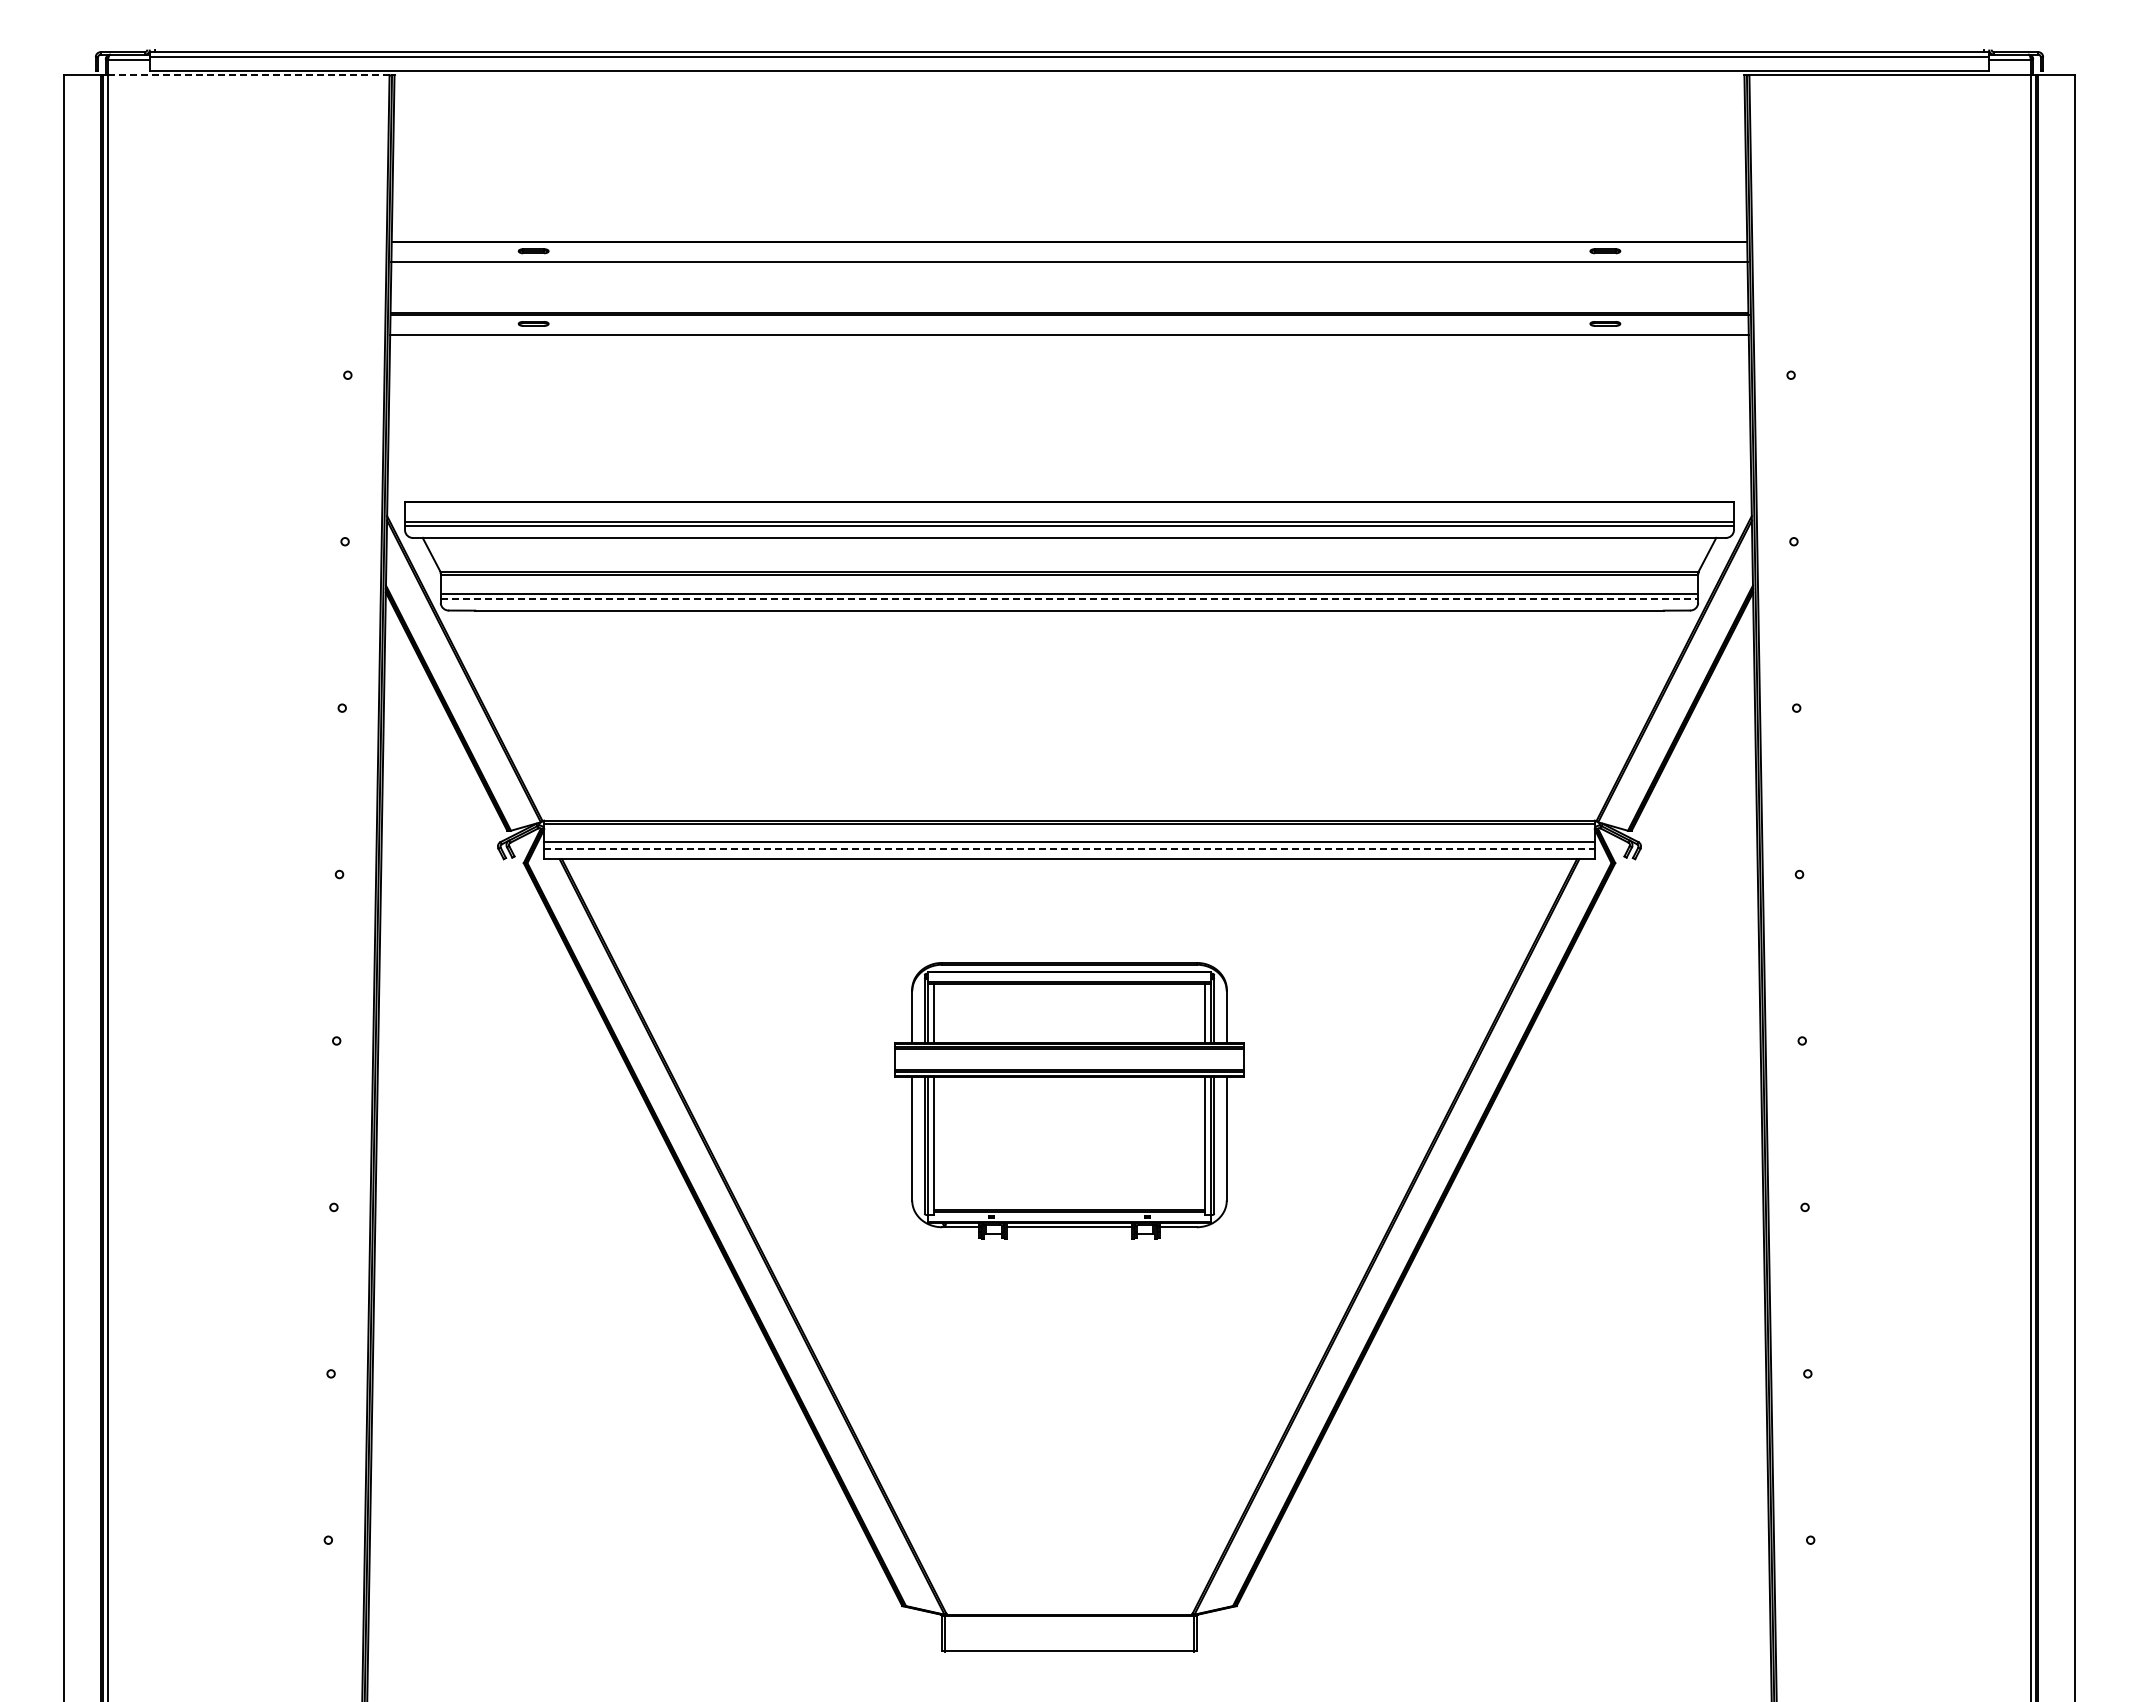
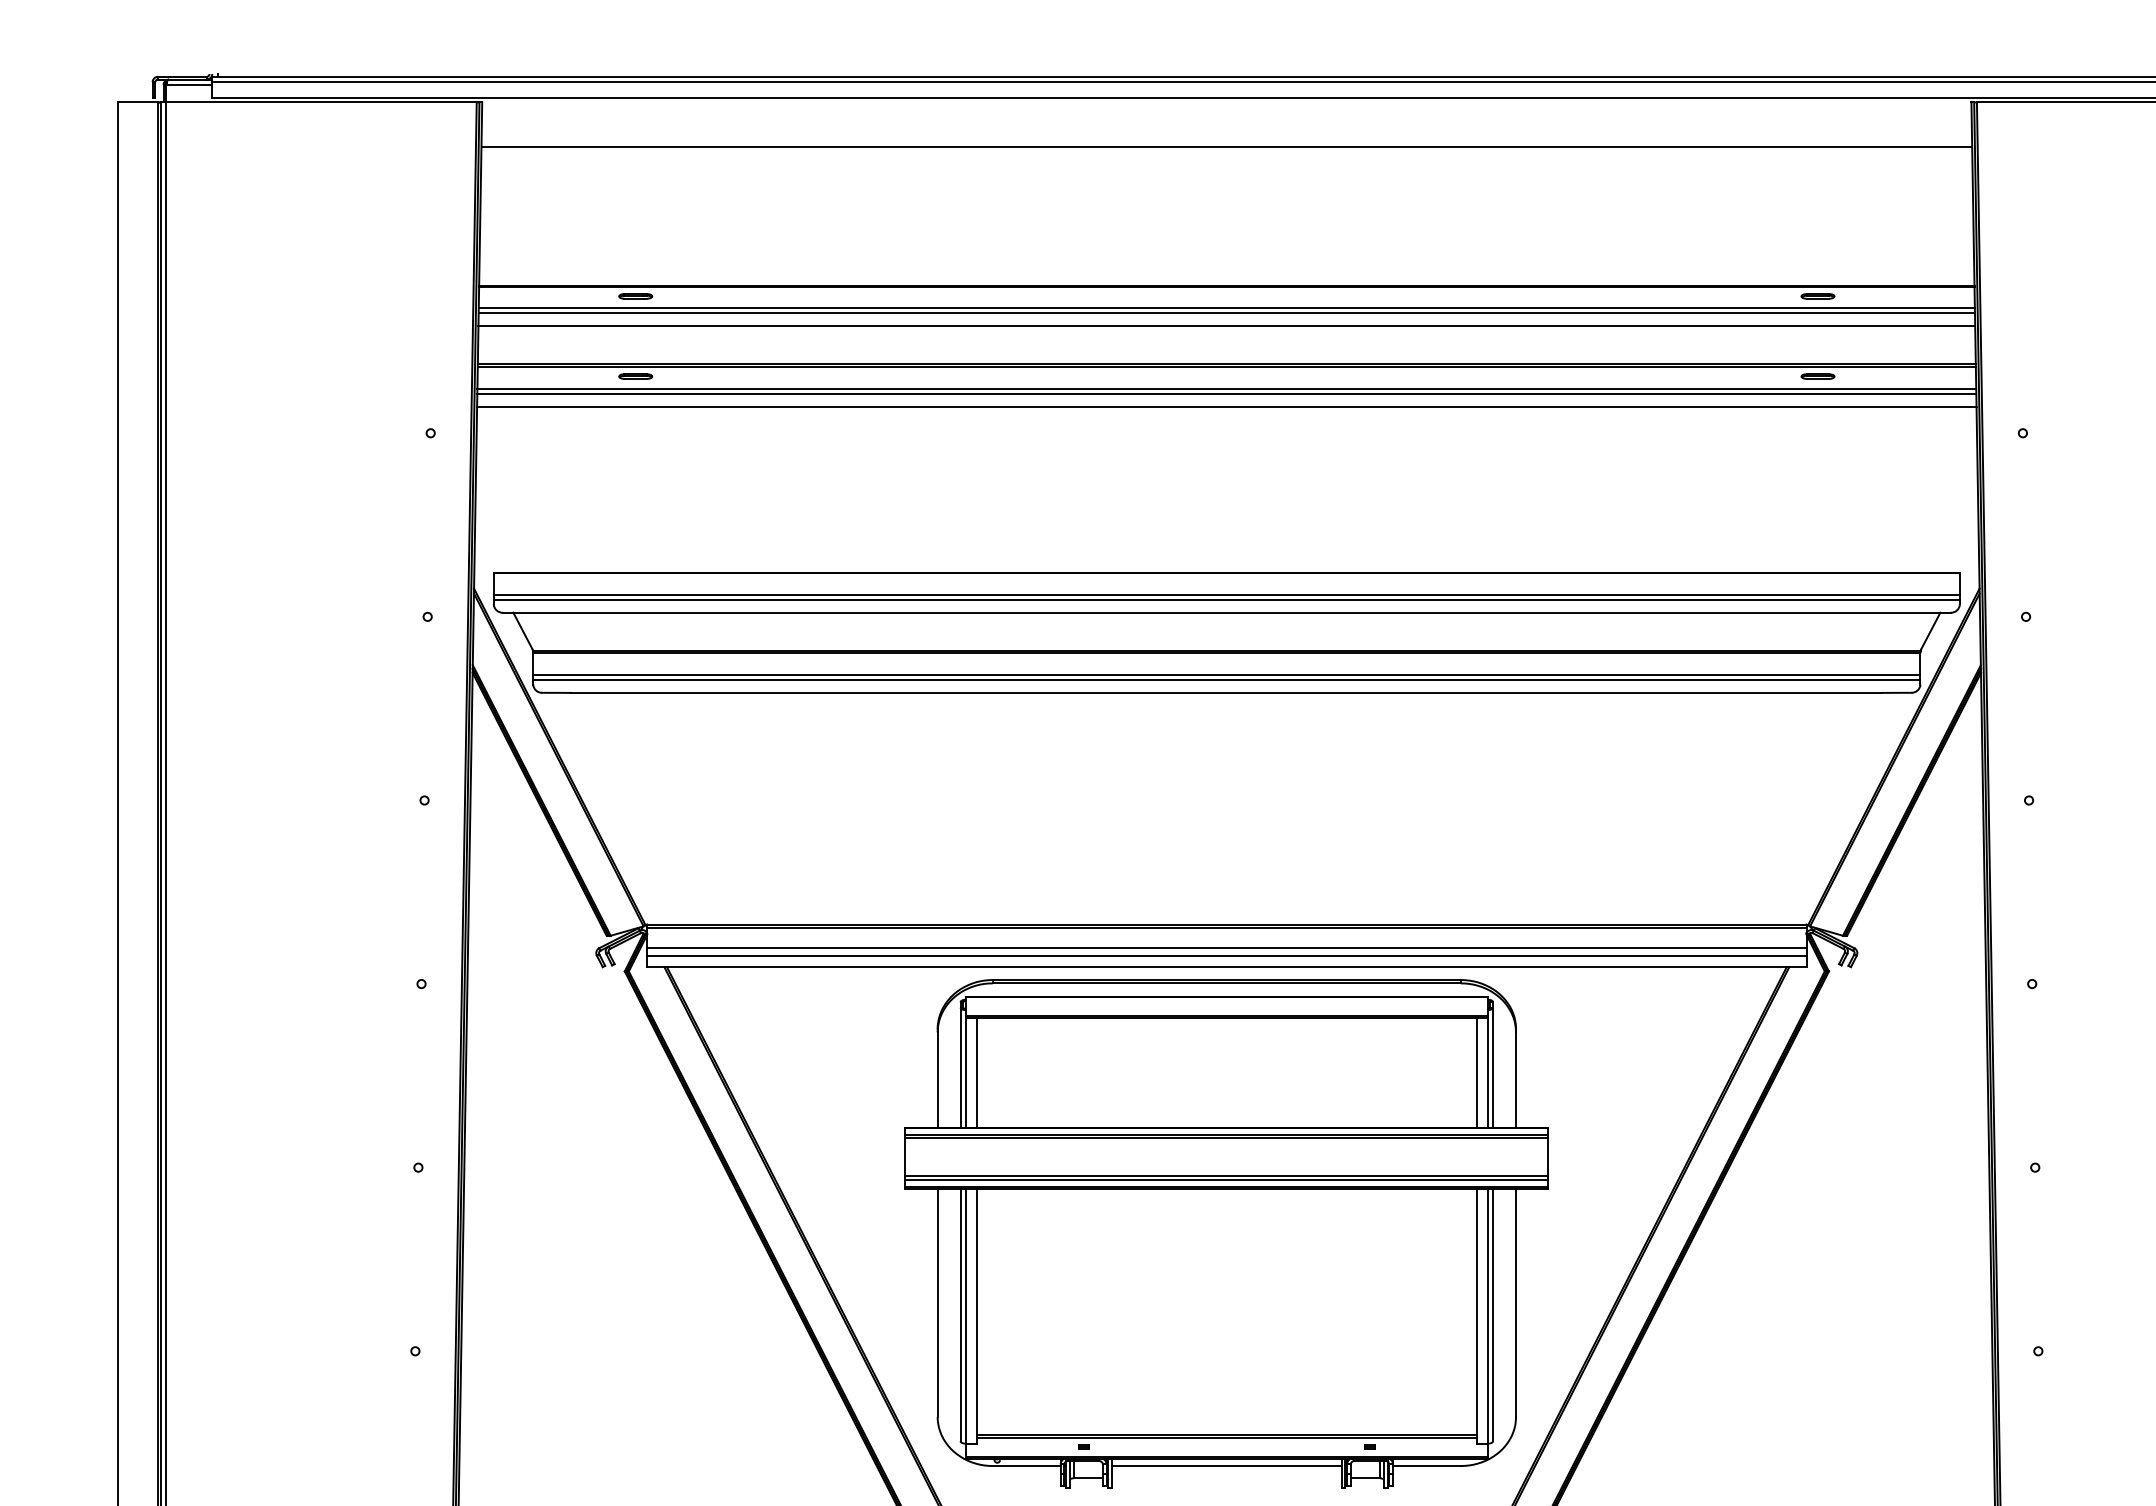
line: (248, 75) -> (321, 102), dashed -> solid
line: (1069, 115) -> (1226, 146), added
line: (1069, 266) -> (1226, 313), added
line: (1069, 278) -> (1226, 326), added
line: (1069, 339) -> (1226, 393), added
line: (1069, 351) -> (1226, 407), added
line: (1069, 598) -> (1226, 679), dashed -> solid
line: (1070, 848) -> (1227, 955), dashed -> solid
part: (1069, 1100) -> (1226, 1233), size x1.67

